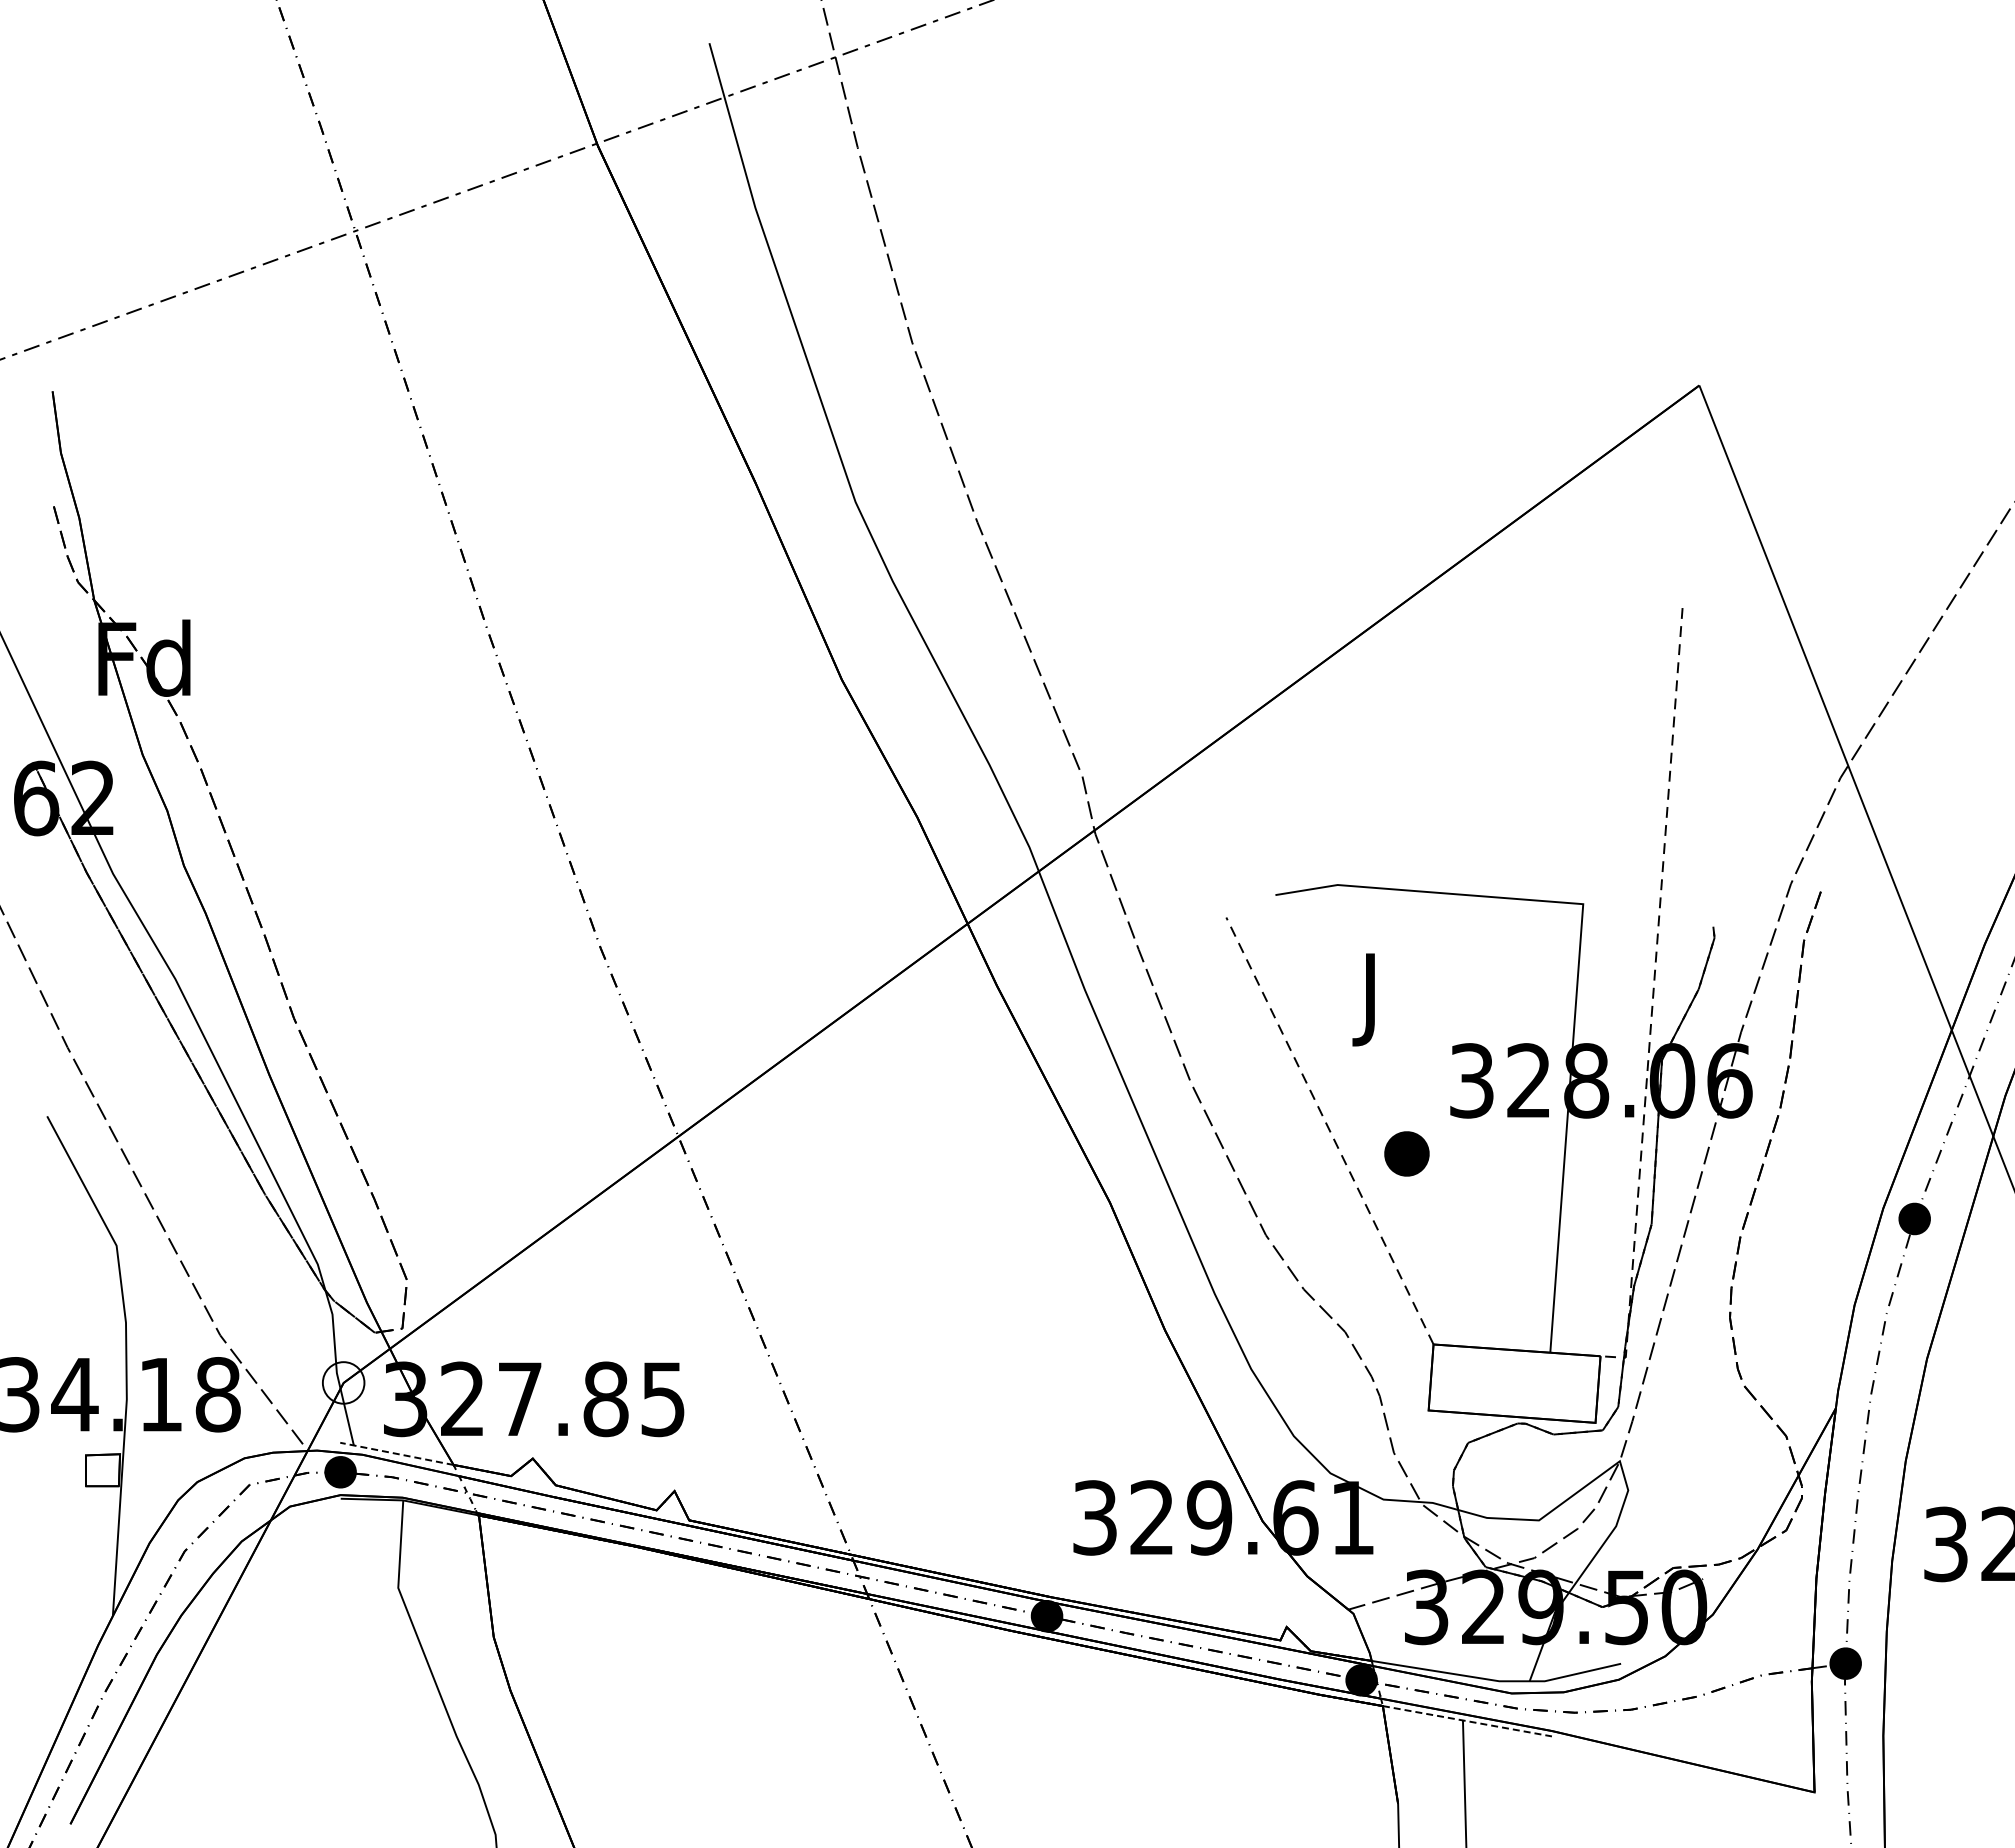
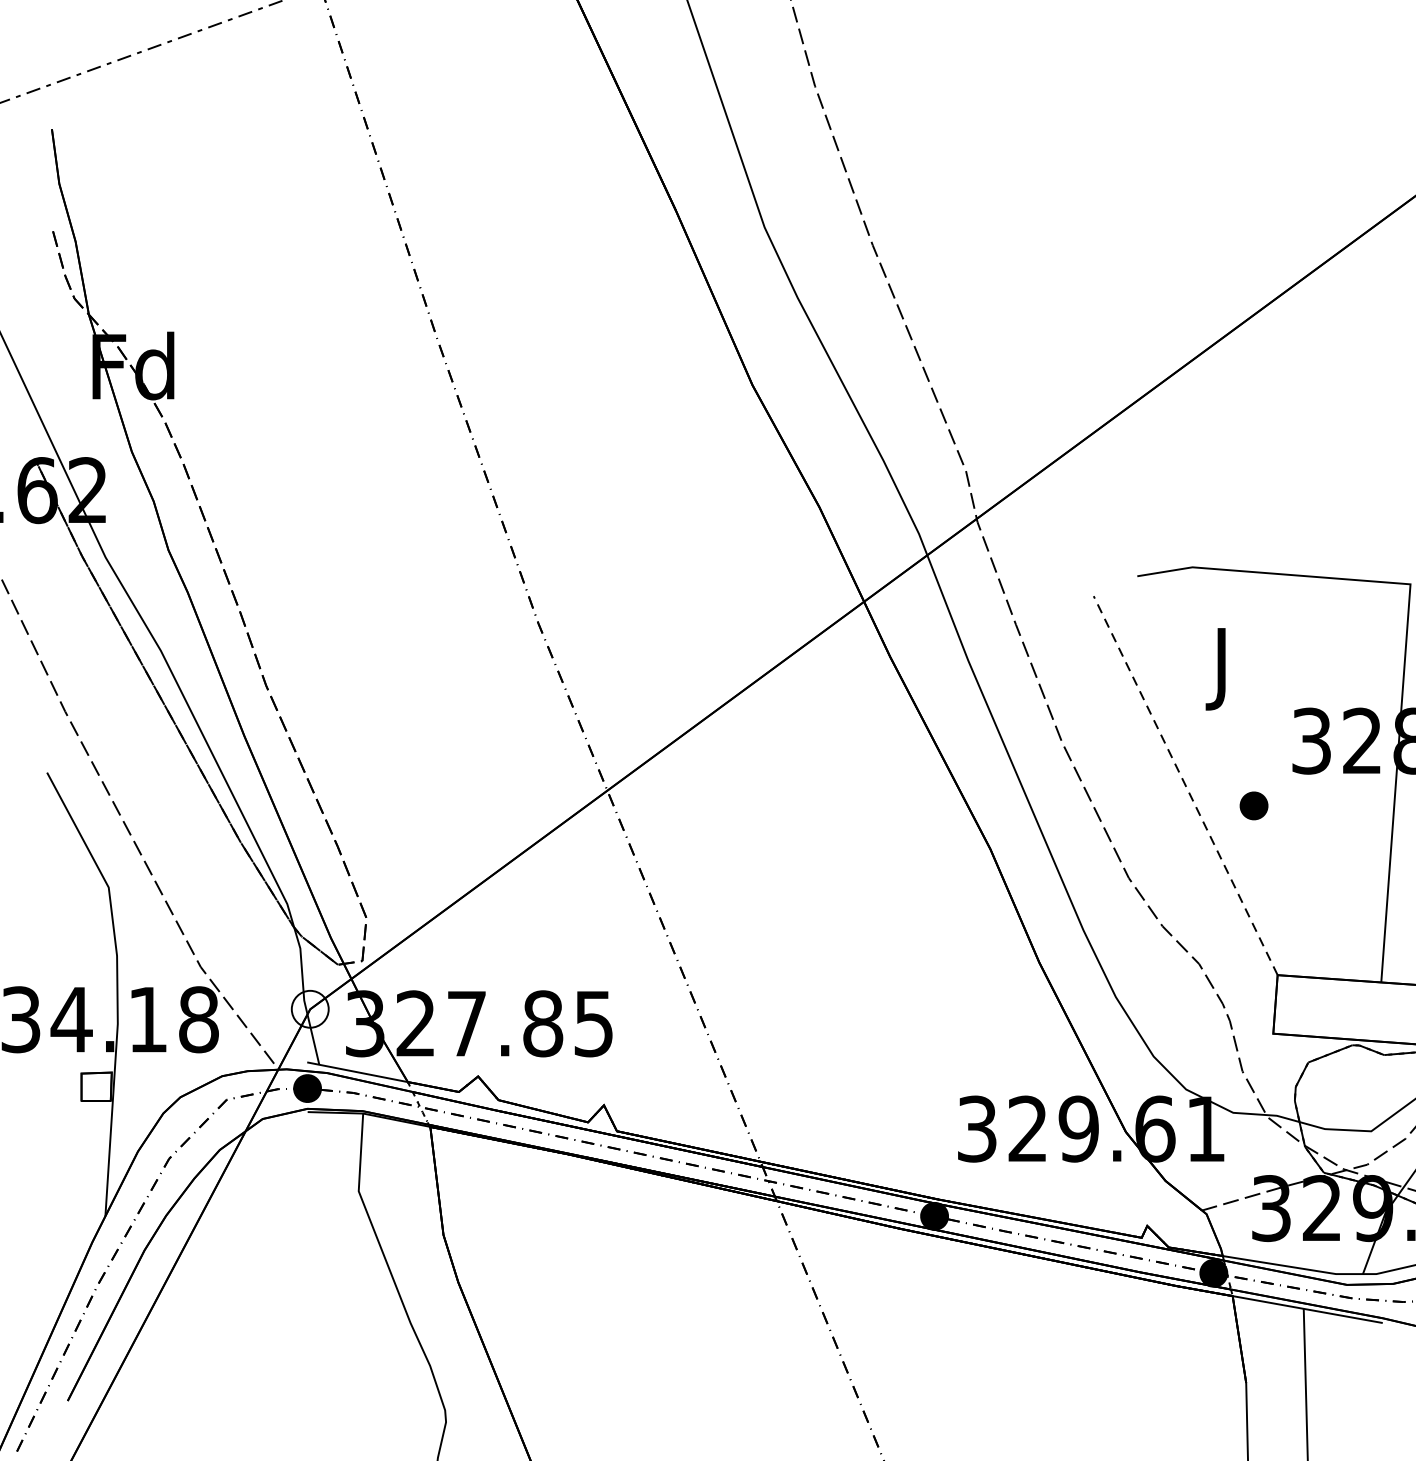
part: (1406, 1153) -> (1253, 805), size x0.71
line: (396, 1453) -> (357, 1071), dashed -> solid
line: (1467, 1721) -> (1307, 1309), dashed -> solid

